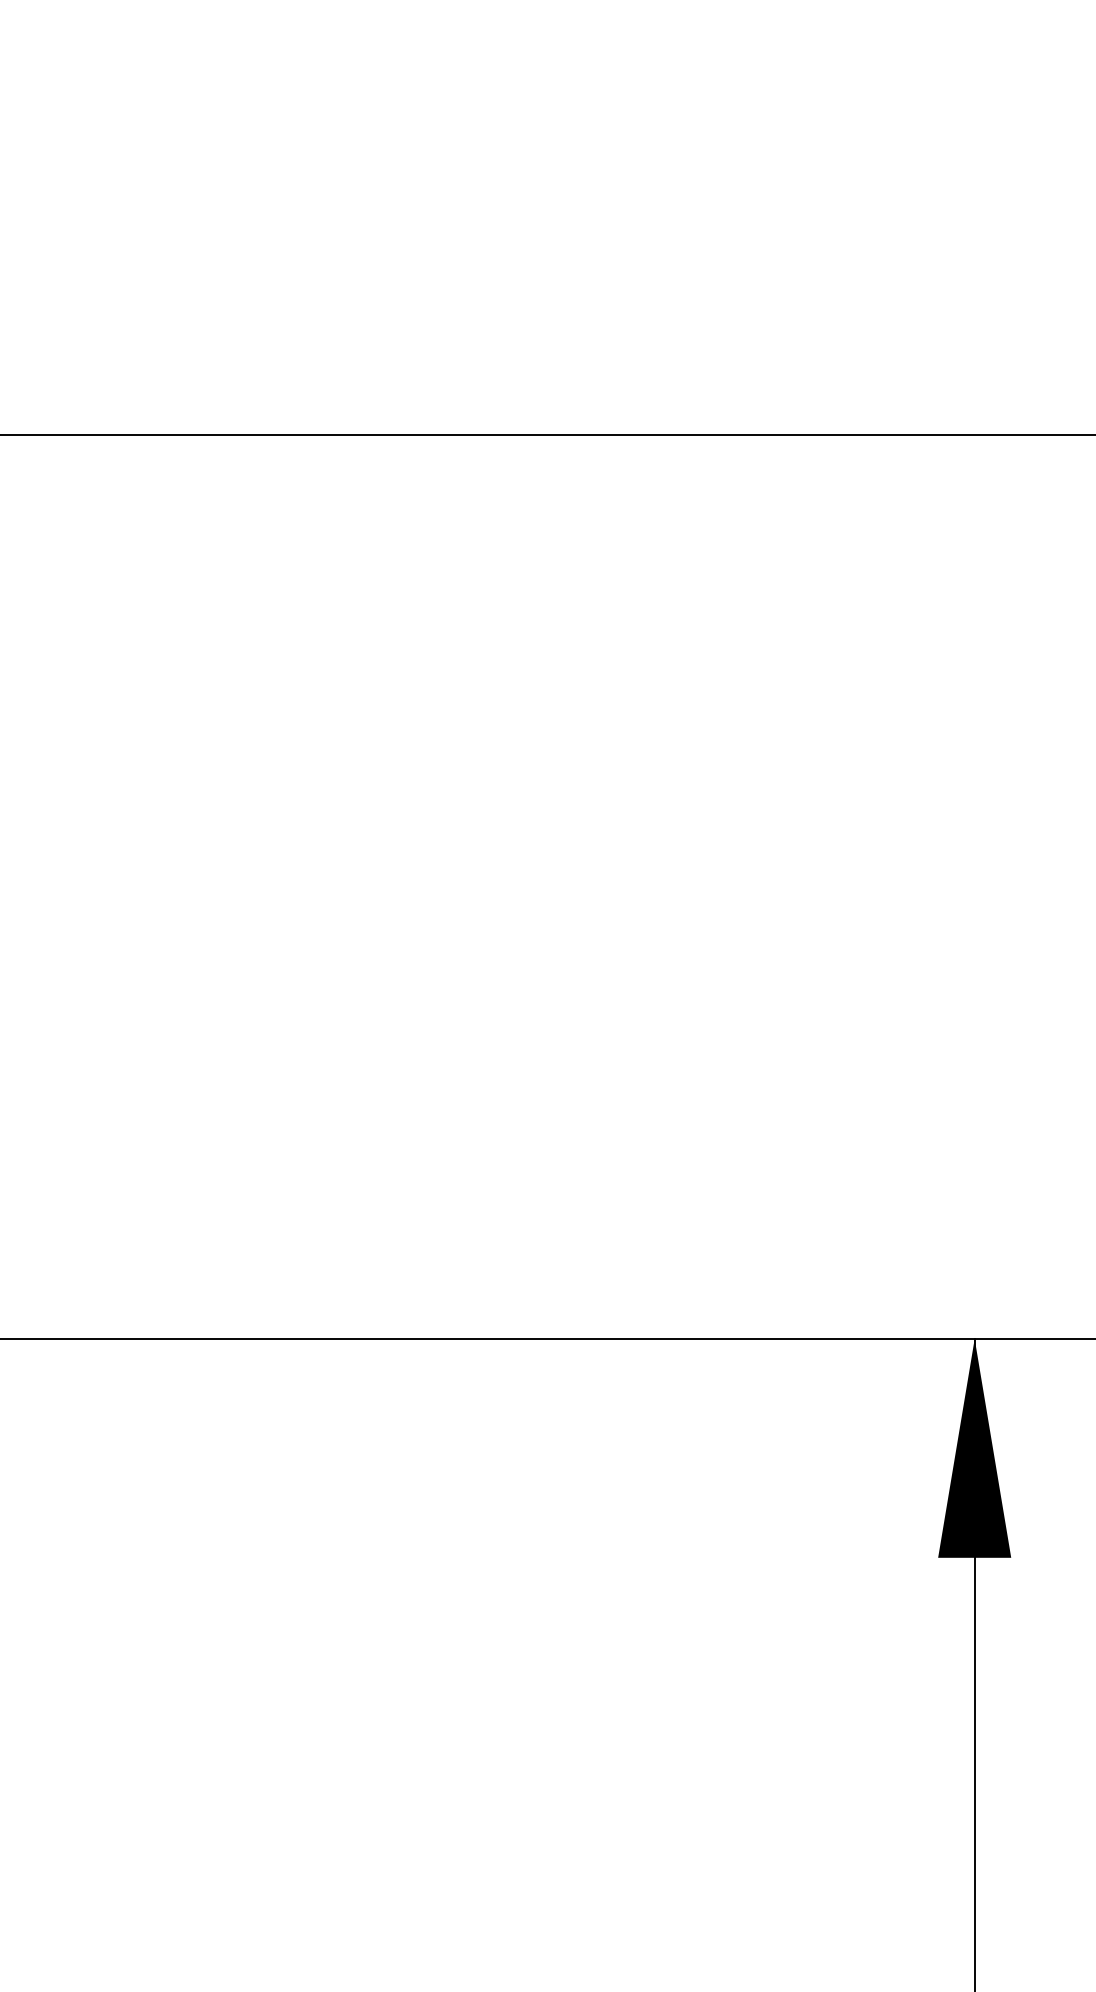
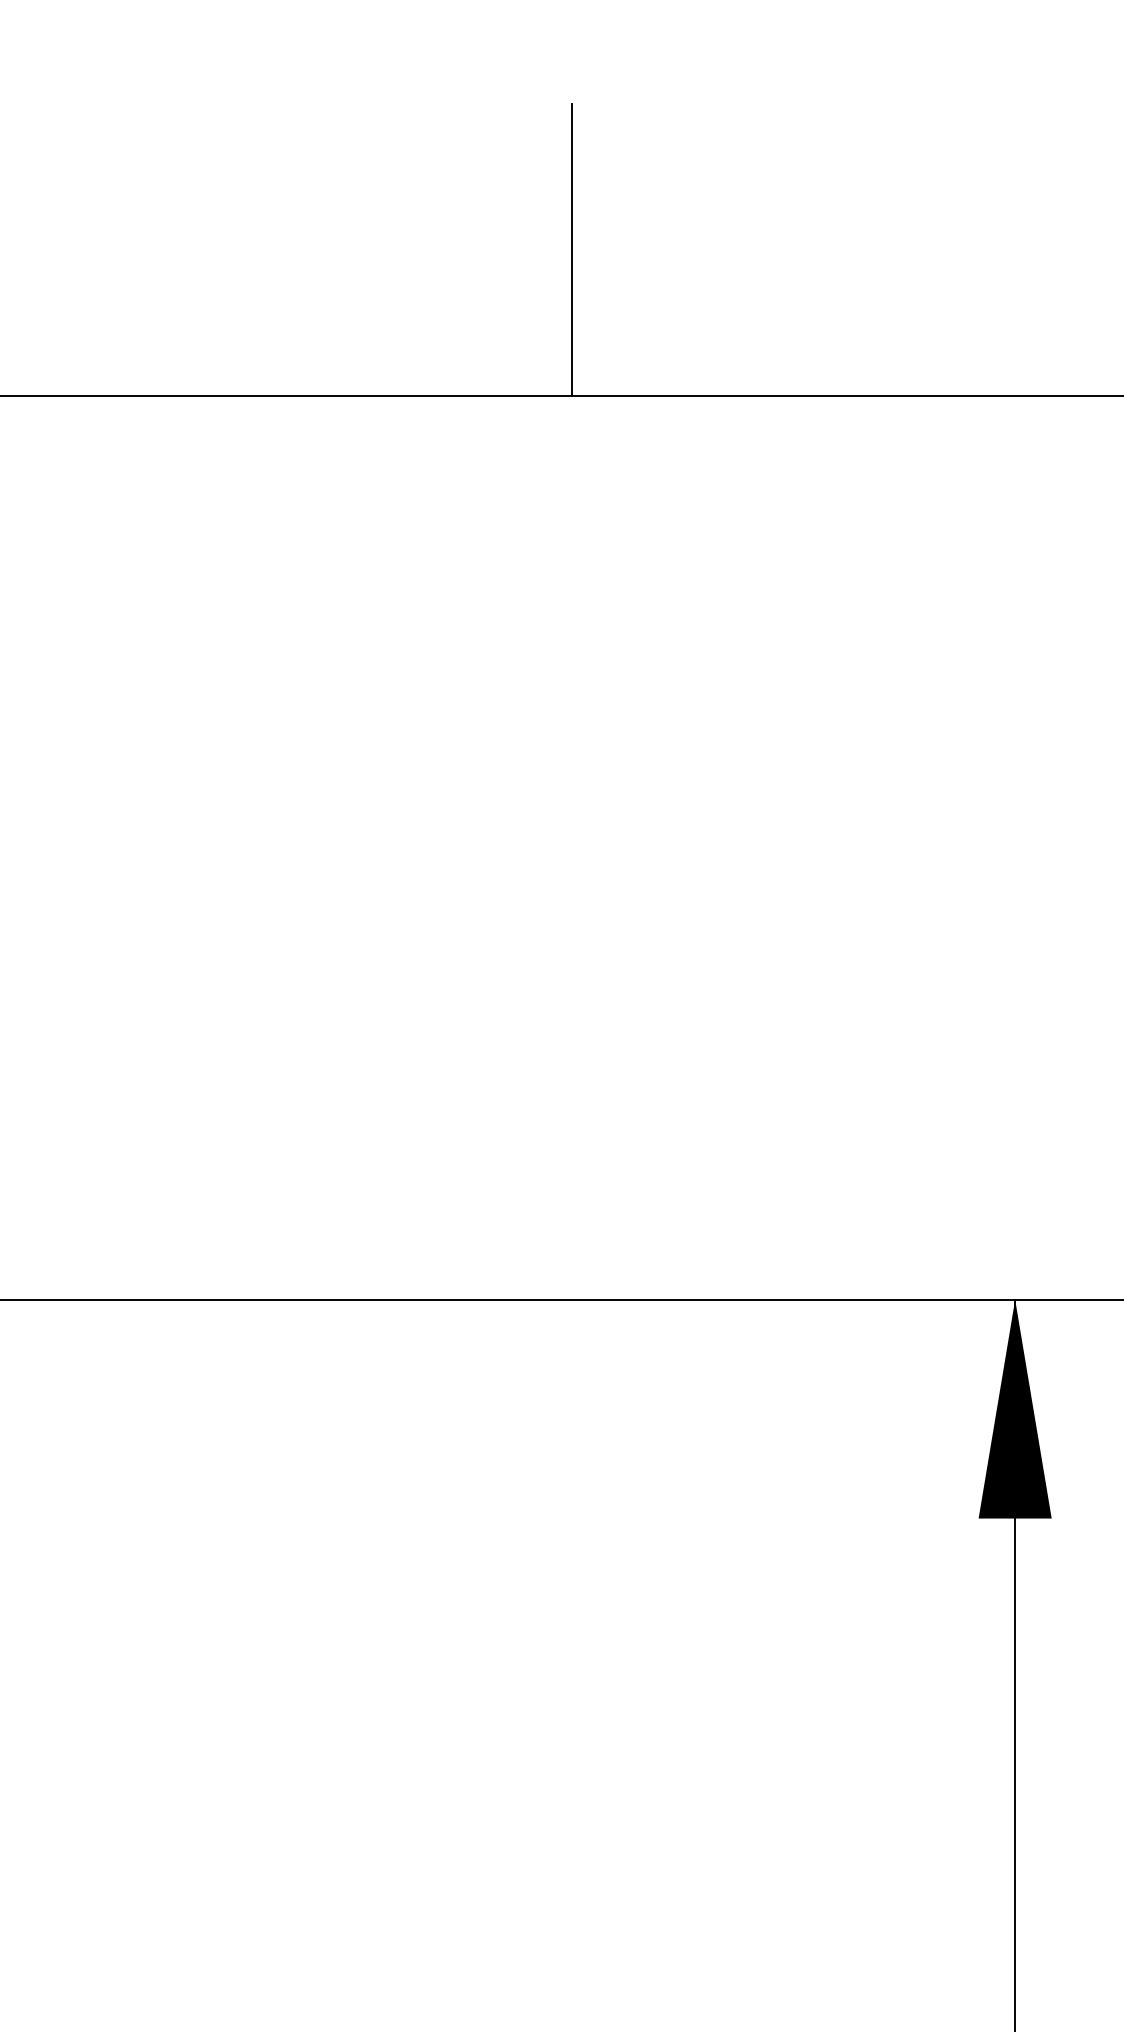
line: (532, 288) -> (572, 249), added

